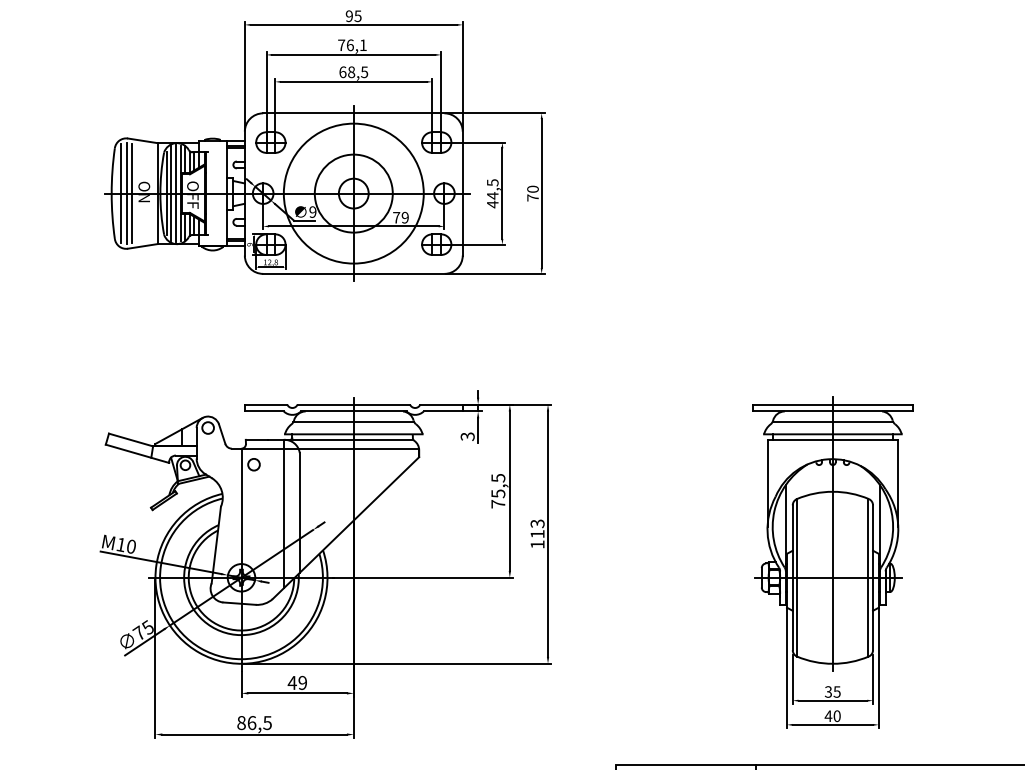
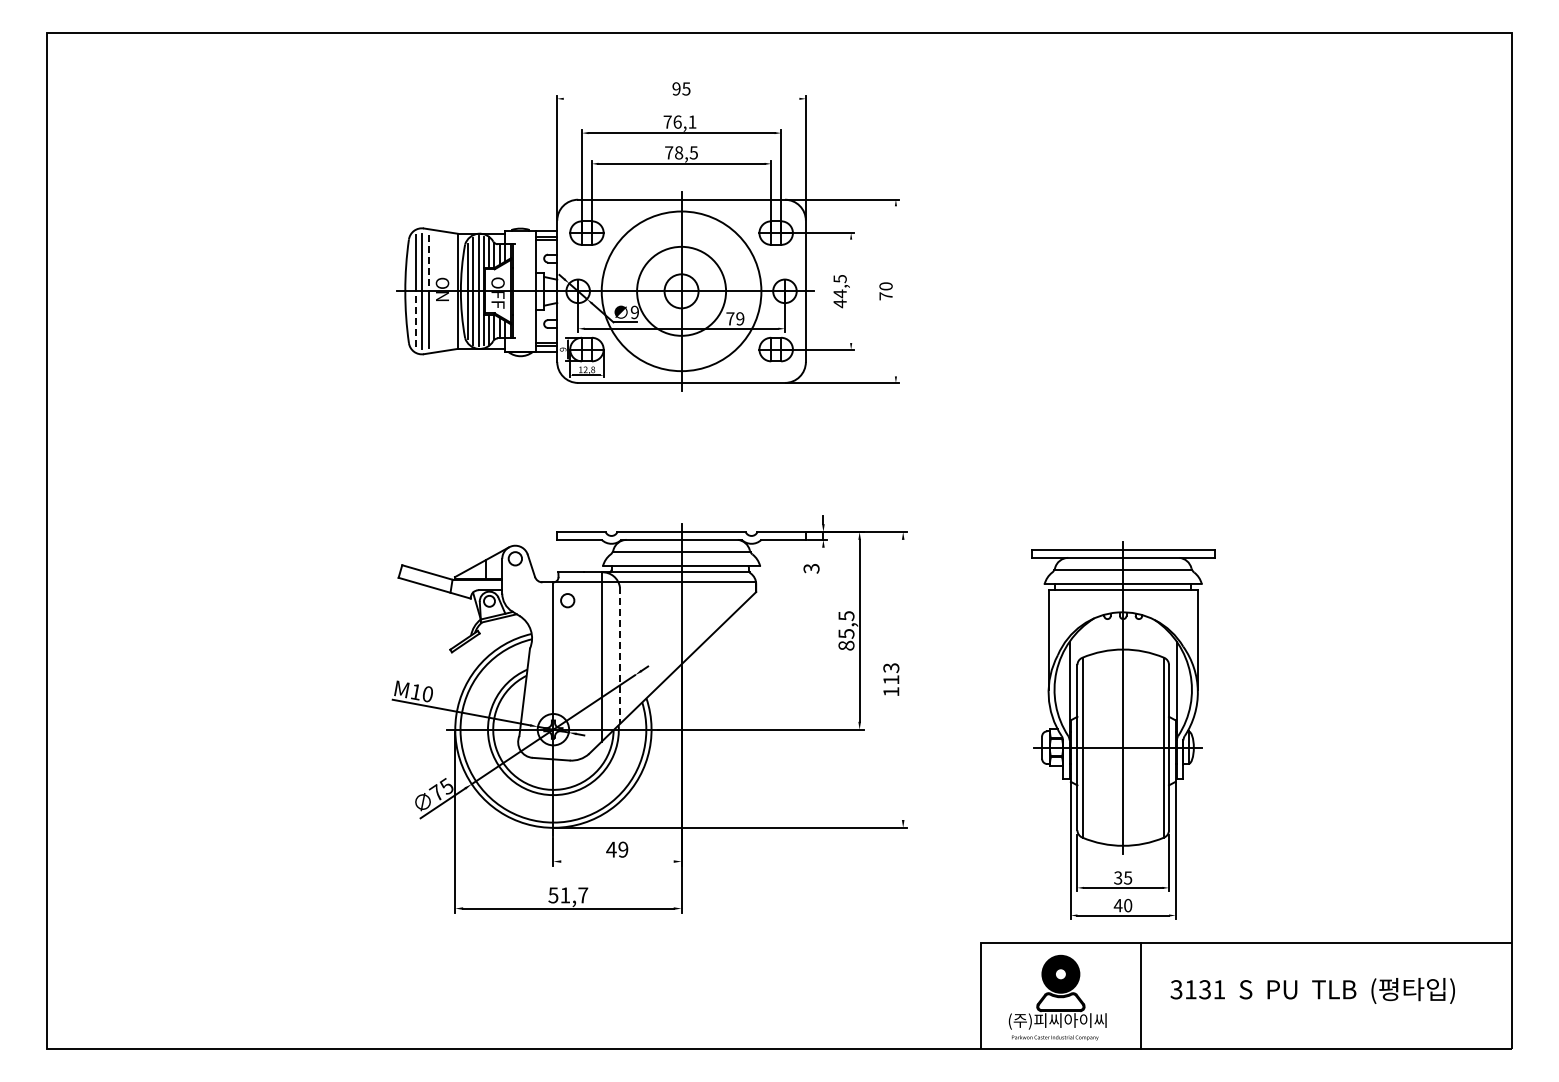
line: (353, 24) -> (681, 98), removed
text: (343, 71) -> (669, 152), 68,5 -> 78,5
line: (132, 169) -> (428, 263), solid -> dashed
line: (502, 193) -> (851, 291), removed
line: (541, 193) -> (895, 291), removed
line: (120, 217) -> (415, 318), solid -> dashed
line: (478, 430) -> (823, 561), removed
text: (498, 504) -> (846, 645), 75,5 -> 85,5
line: (299, 513) -> (619, 656), solid -> dashed
line: (548, 533) -> (903, 679), removed
part: (833, 562) -> (1123, 730), moved
line: (297, 693) -> (617, 861), removed
text: (254, 723) -> (568, 895), 86,5 -> 51,7

